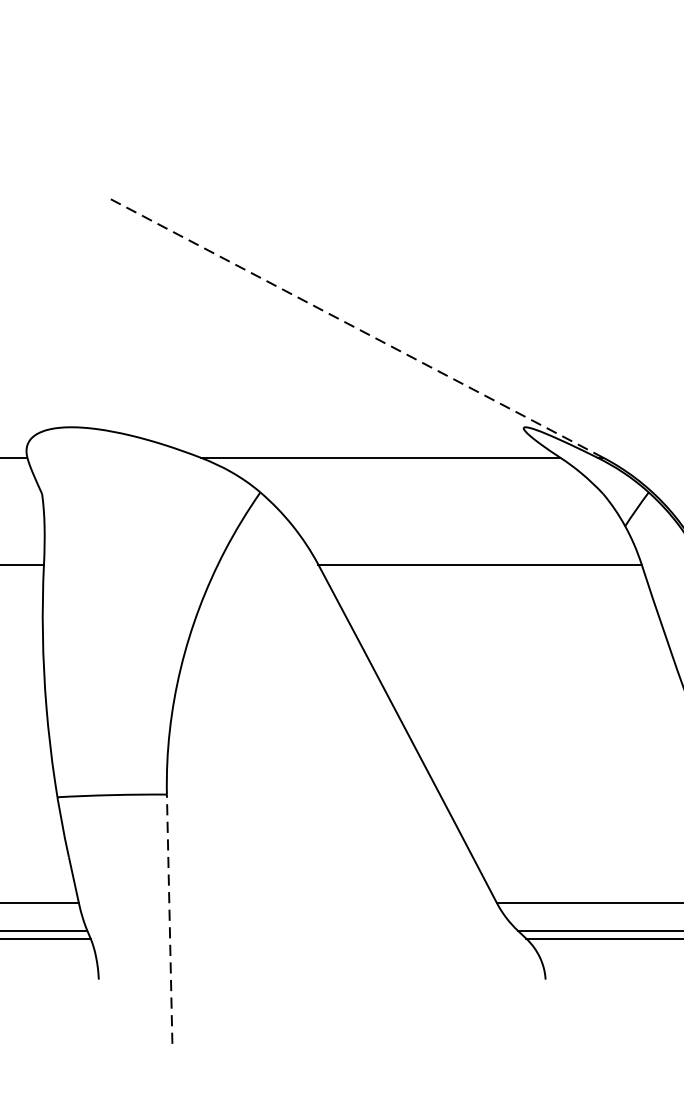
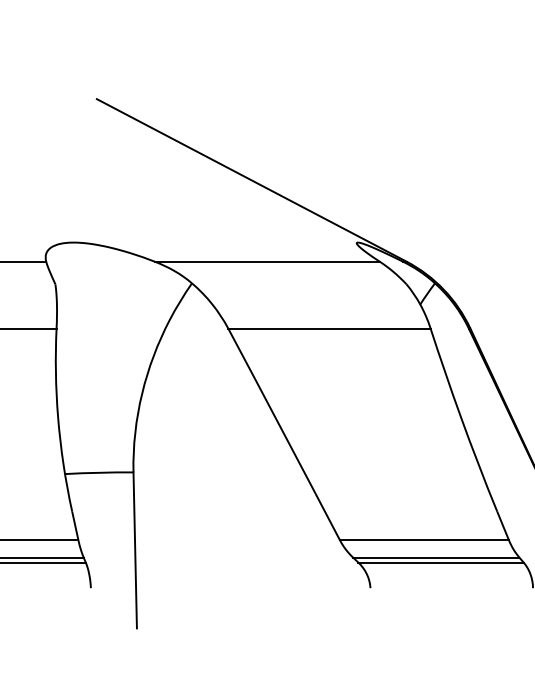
line: (355, 328) -> (251, 180), dashed -> solid
line: (170, 917) -> (135, 549), dashed -> solid

